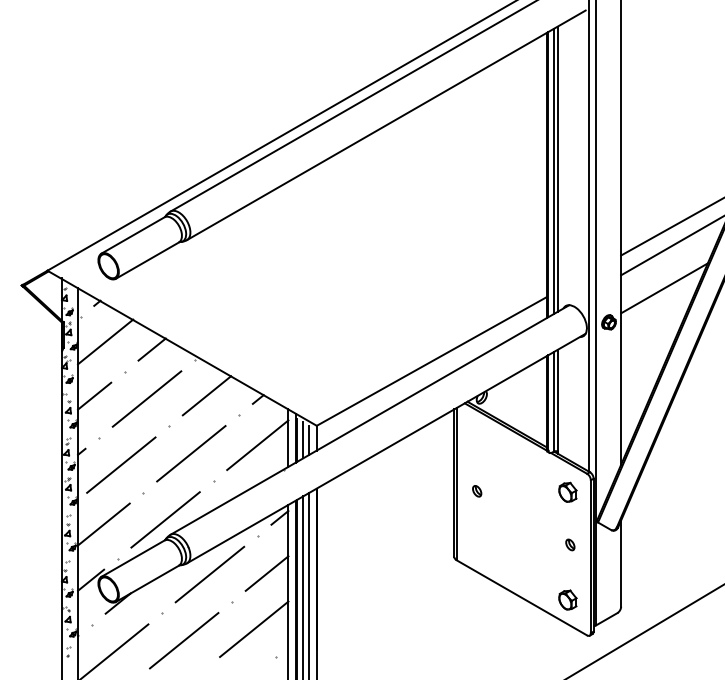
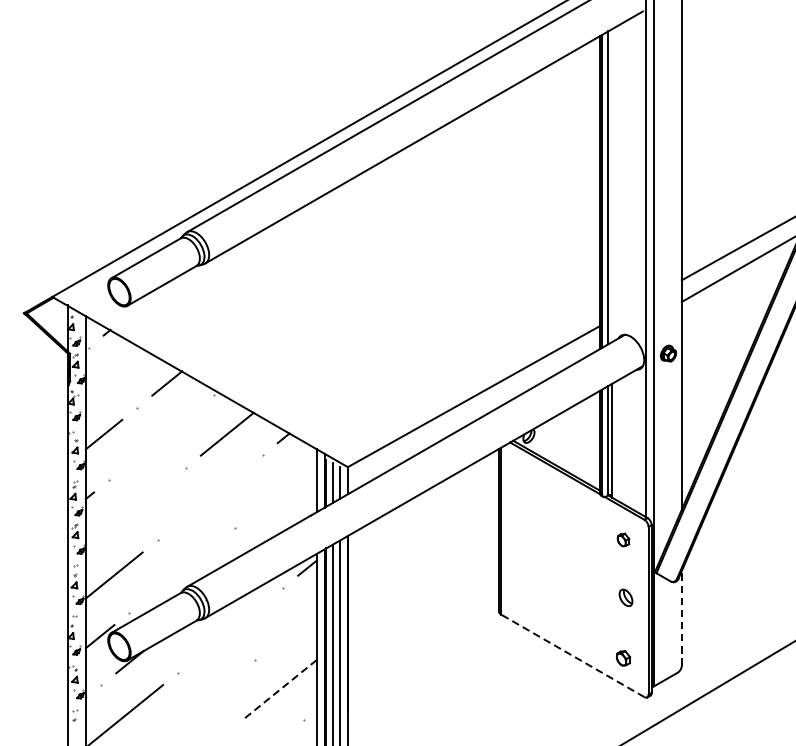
line: (557, 168) -> (611, 184), removed
line: (664, 288) -> (729, 316), removed
line: (105, 341) -> (115, 374), removed
line: (146, 398) -> (160, 437), removed
line: (257, 445) -> (282, 488), removed
line: (191, 453) -> (210, 497), removed
line: (121, 464) -> (133, 509), removed
part: (477, 491) -> (524, 539), removed
part: (567, 491) -> (622, 539), size x0.6
line: (165, 519) -> (181, 569), removed
part: (570, 544) -> (626, 597), size x1.4
line: (621, 563) -> (682, 618), solid -> dashed
line: (266, 573) -> (292, 629), removed
line: (209, 574) -> (230, 630), removed
line: (521, 597) -> (572, 655), solid -> dashed
part: (567, 599) -> (622, 657), size x0.7
line: (253, 629) -> (278, 690), solid -> dashed
line: (184, 640) -> (202, 702), removed

